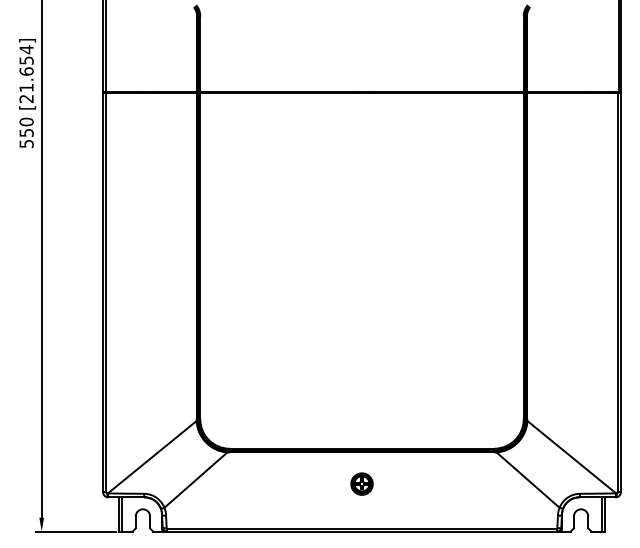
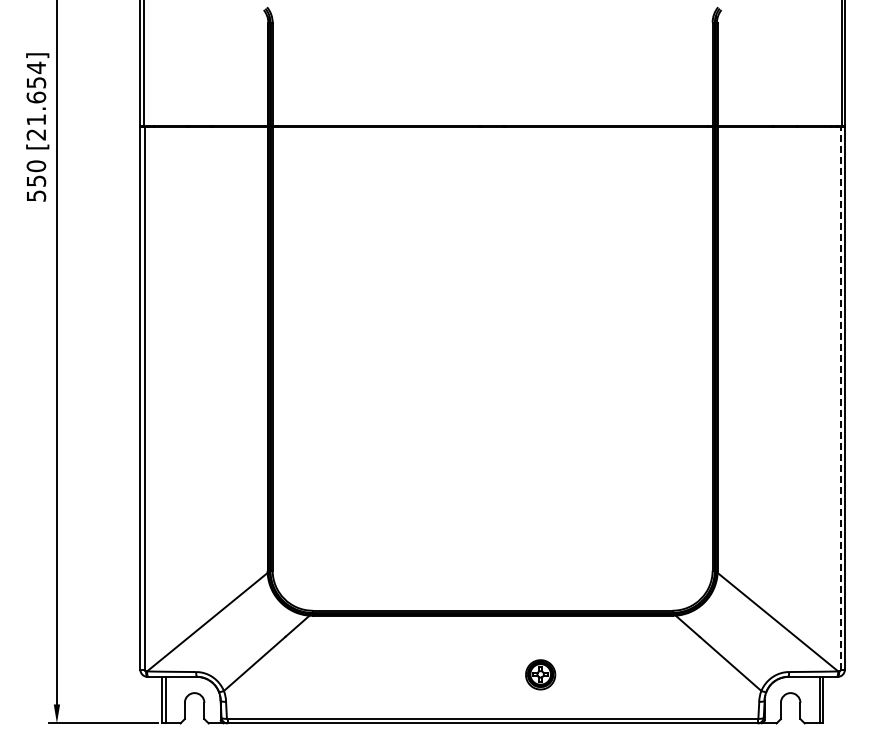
line: (617, 292) -> (840, 398), solid -> dashed
part: (361, 483) -> (540, 674), moved

